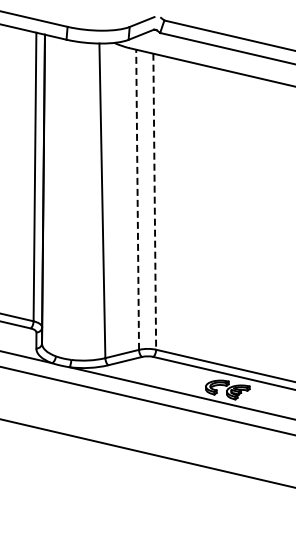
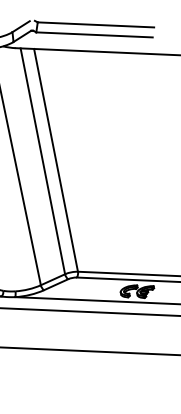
line: (137, 199) -> (42, 161), dashed -> solid
line: (154, 202) -> (55, 160), dashed -> solid

